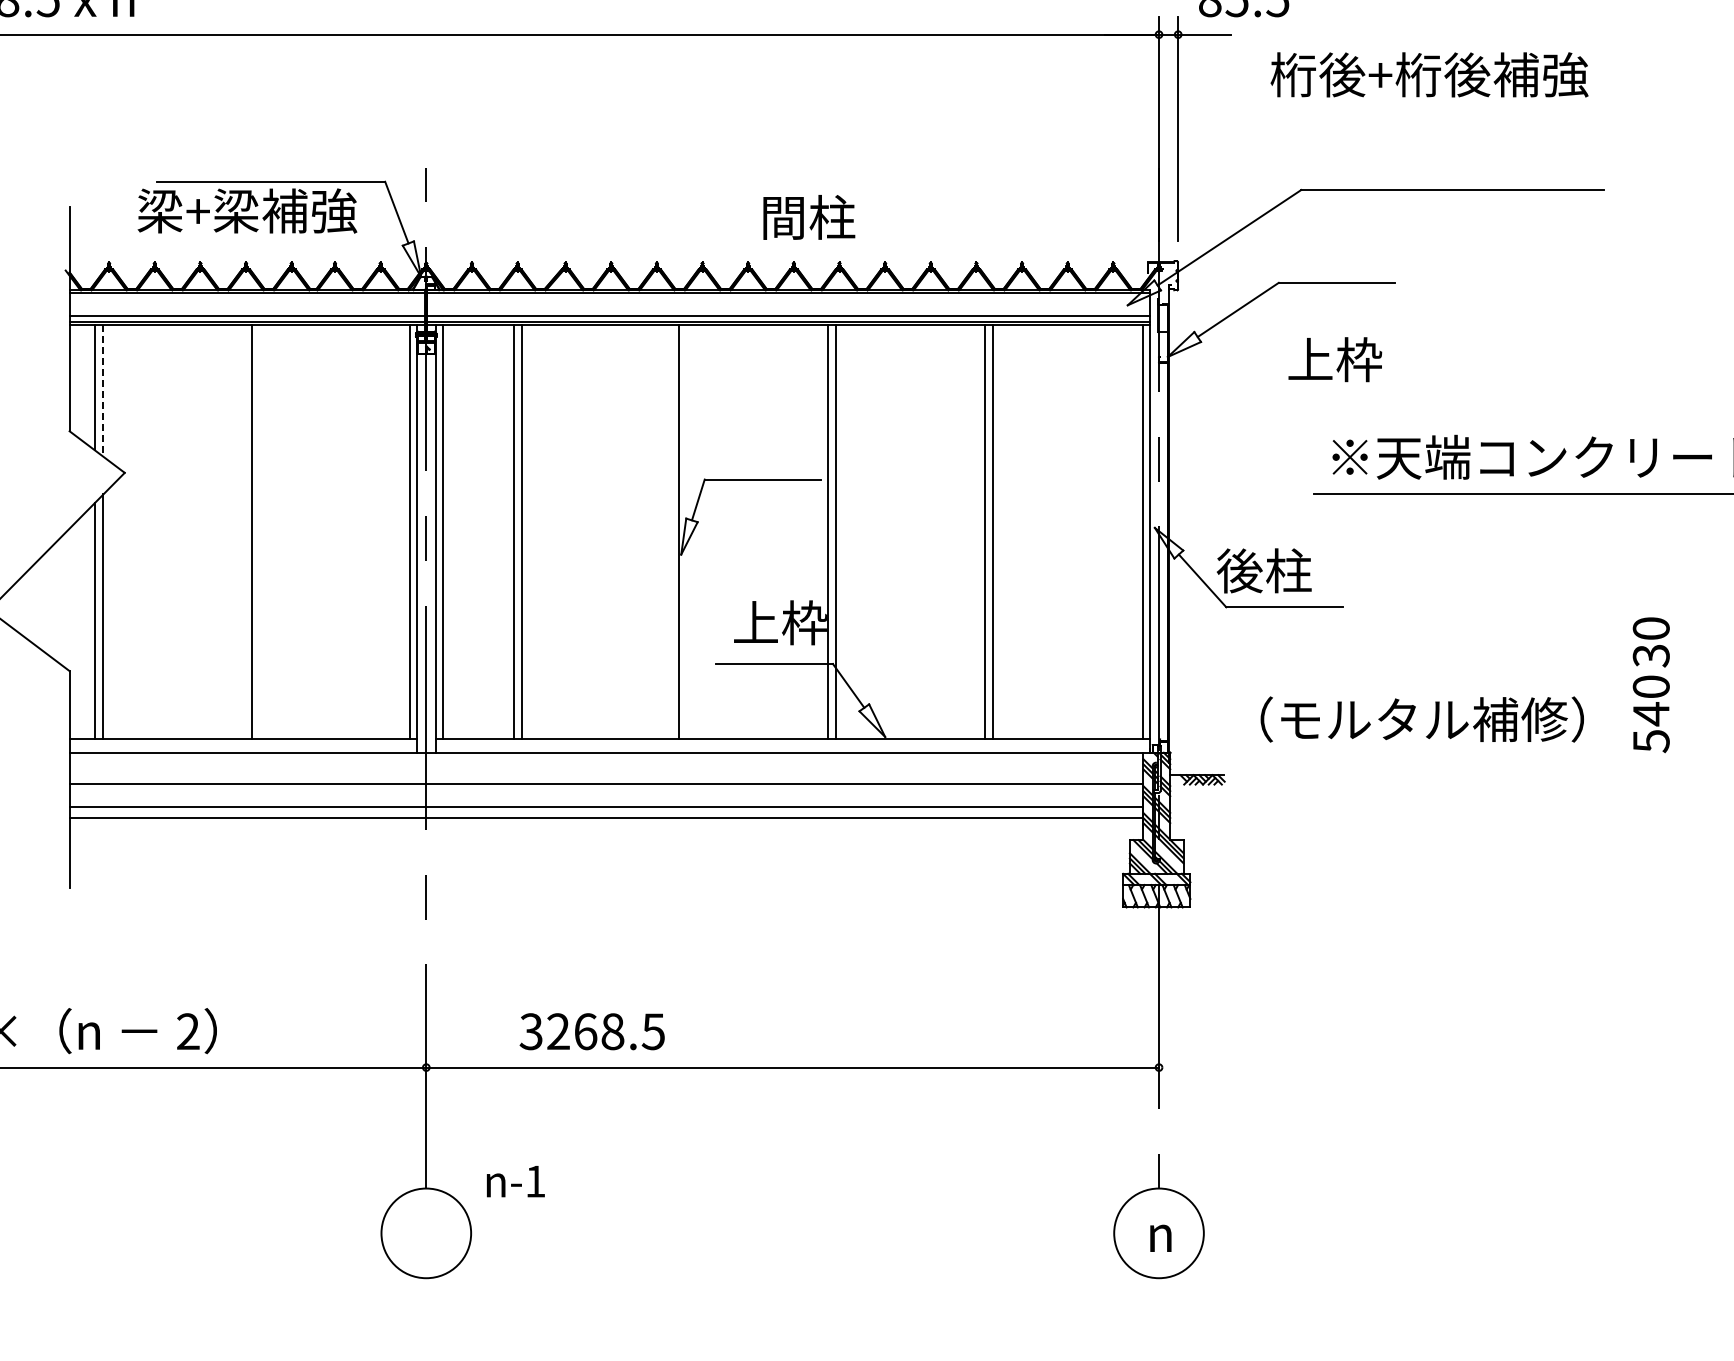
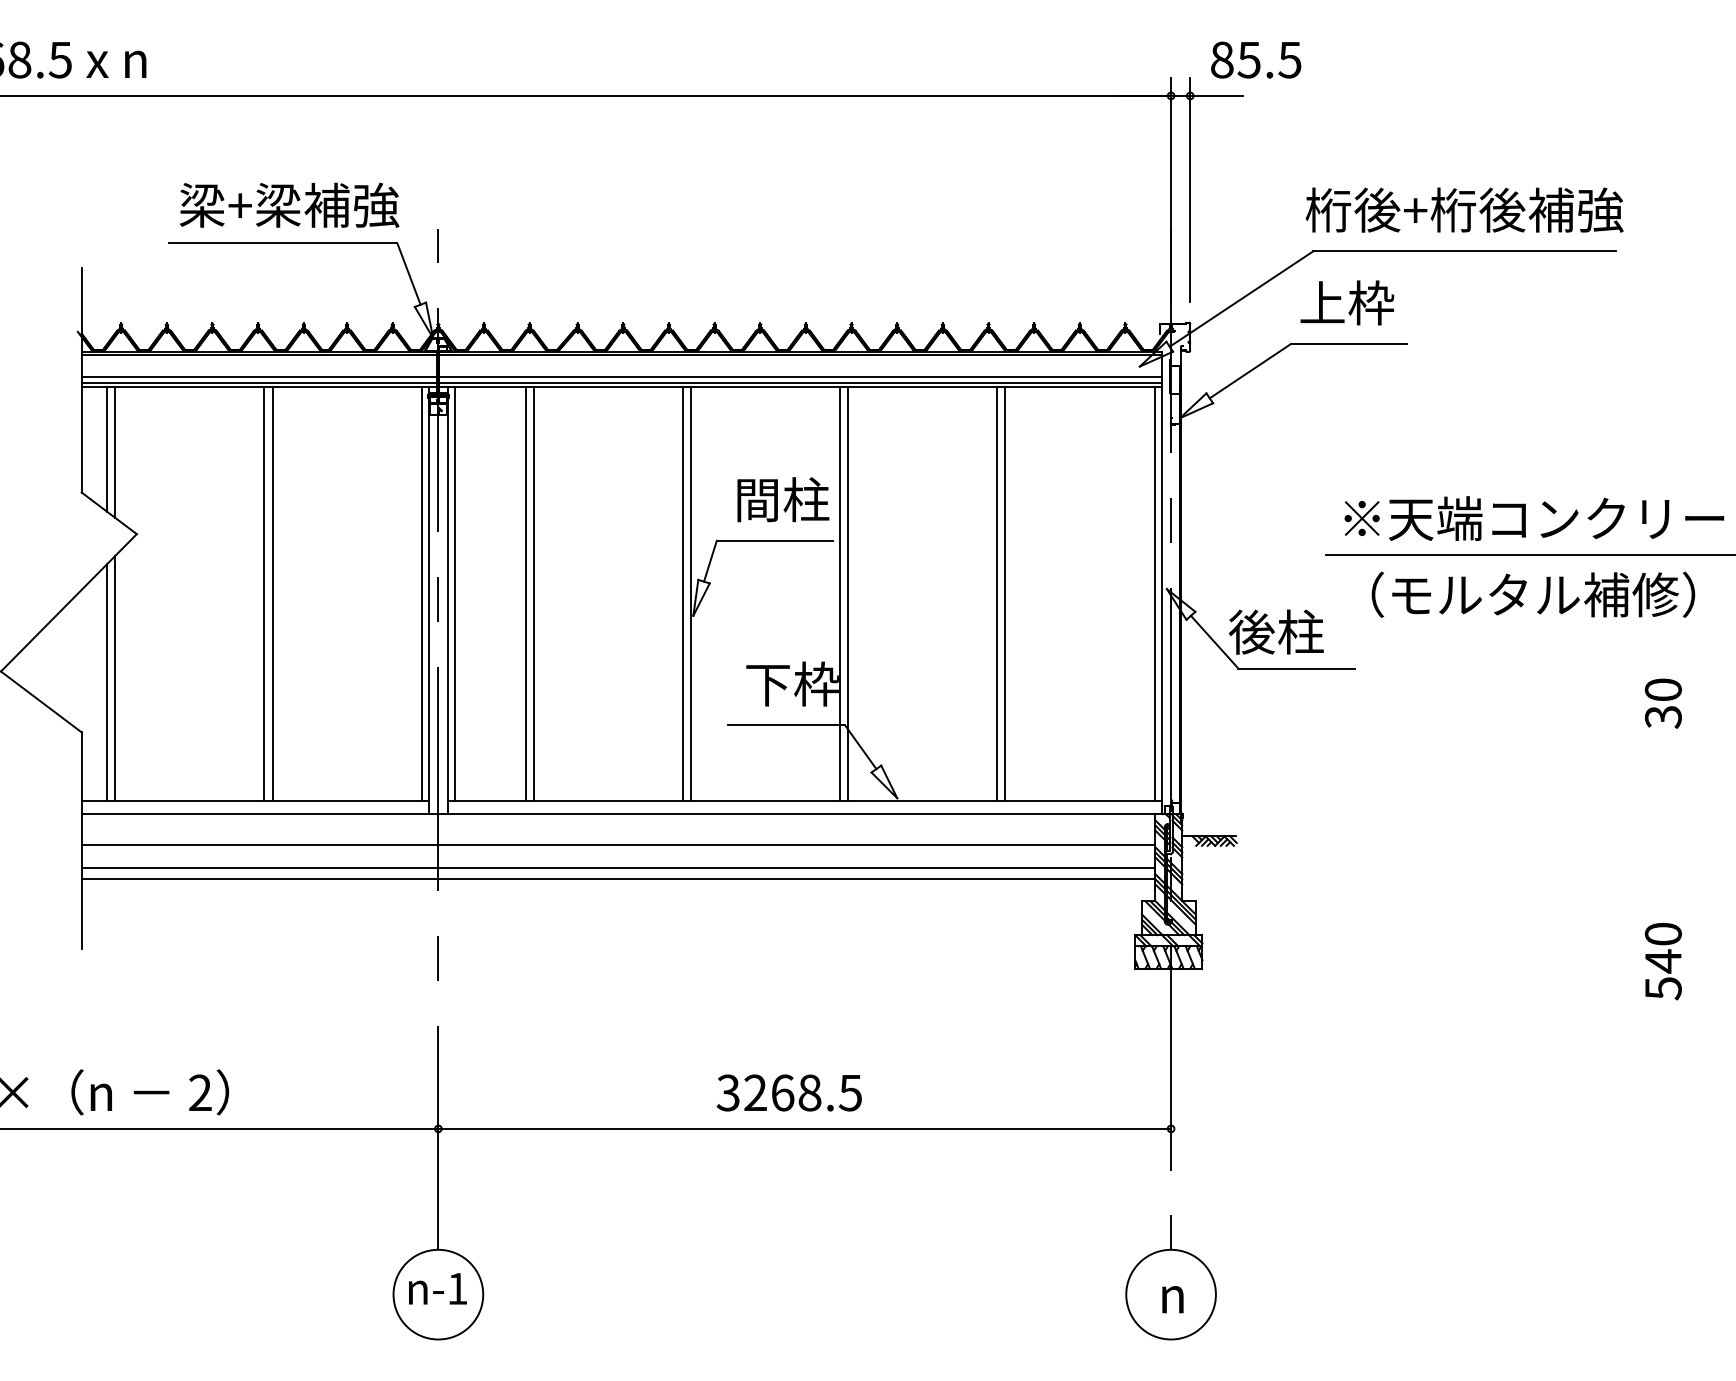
text: (1429, 74) -> (1464, 209), moved
text: (247, 210) -> (289, 204), moved
text: (809, 217) -> (783, 499), moved
text: (1335, 359) -> (1347, 302), moved
line: (103, 391) -> (115, 452), dashed -> solid
line: (260, 532) -> (272, 593), added
line: (670, 532) -> (682, 593), added
text: (755, 623) -> (767, 684), 上枠 -> 下枠
text: (1650, 714) -> (1662, 961), moved
text: (1422, 719) -> (1533, 594), moved
text: (591, 1031) -> (788, 1092), moved
text: (515, 1181) -> (437, 1288), moved

